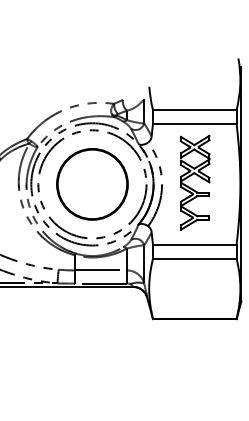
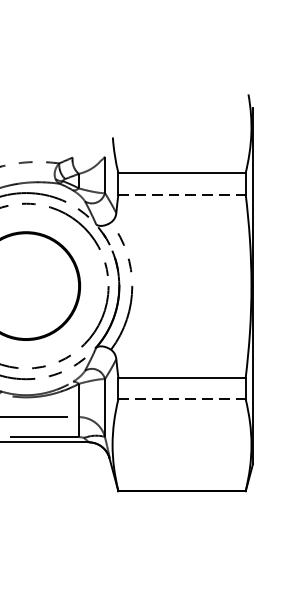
line: (194, 124) -> (181, 194), solid -> dashed
part: (197, 176) -> (186, 274), removed
line: (194, 258) -> (181, 398), solid -> dashed

